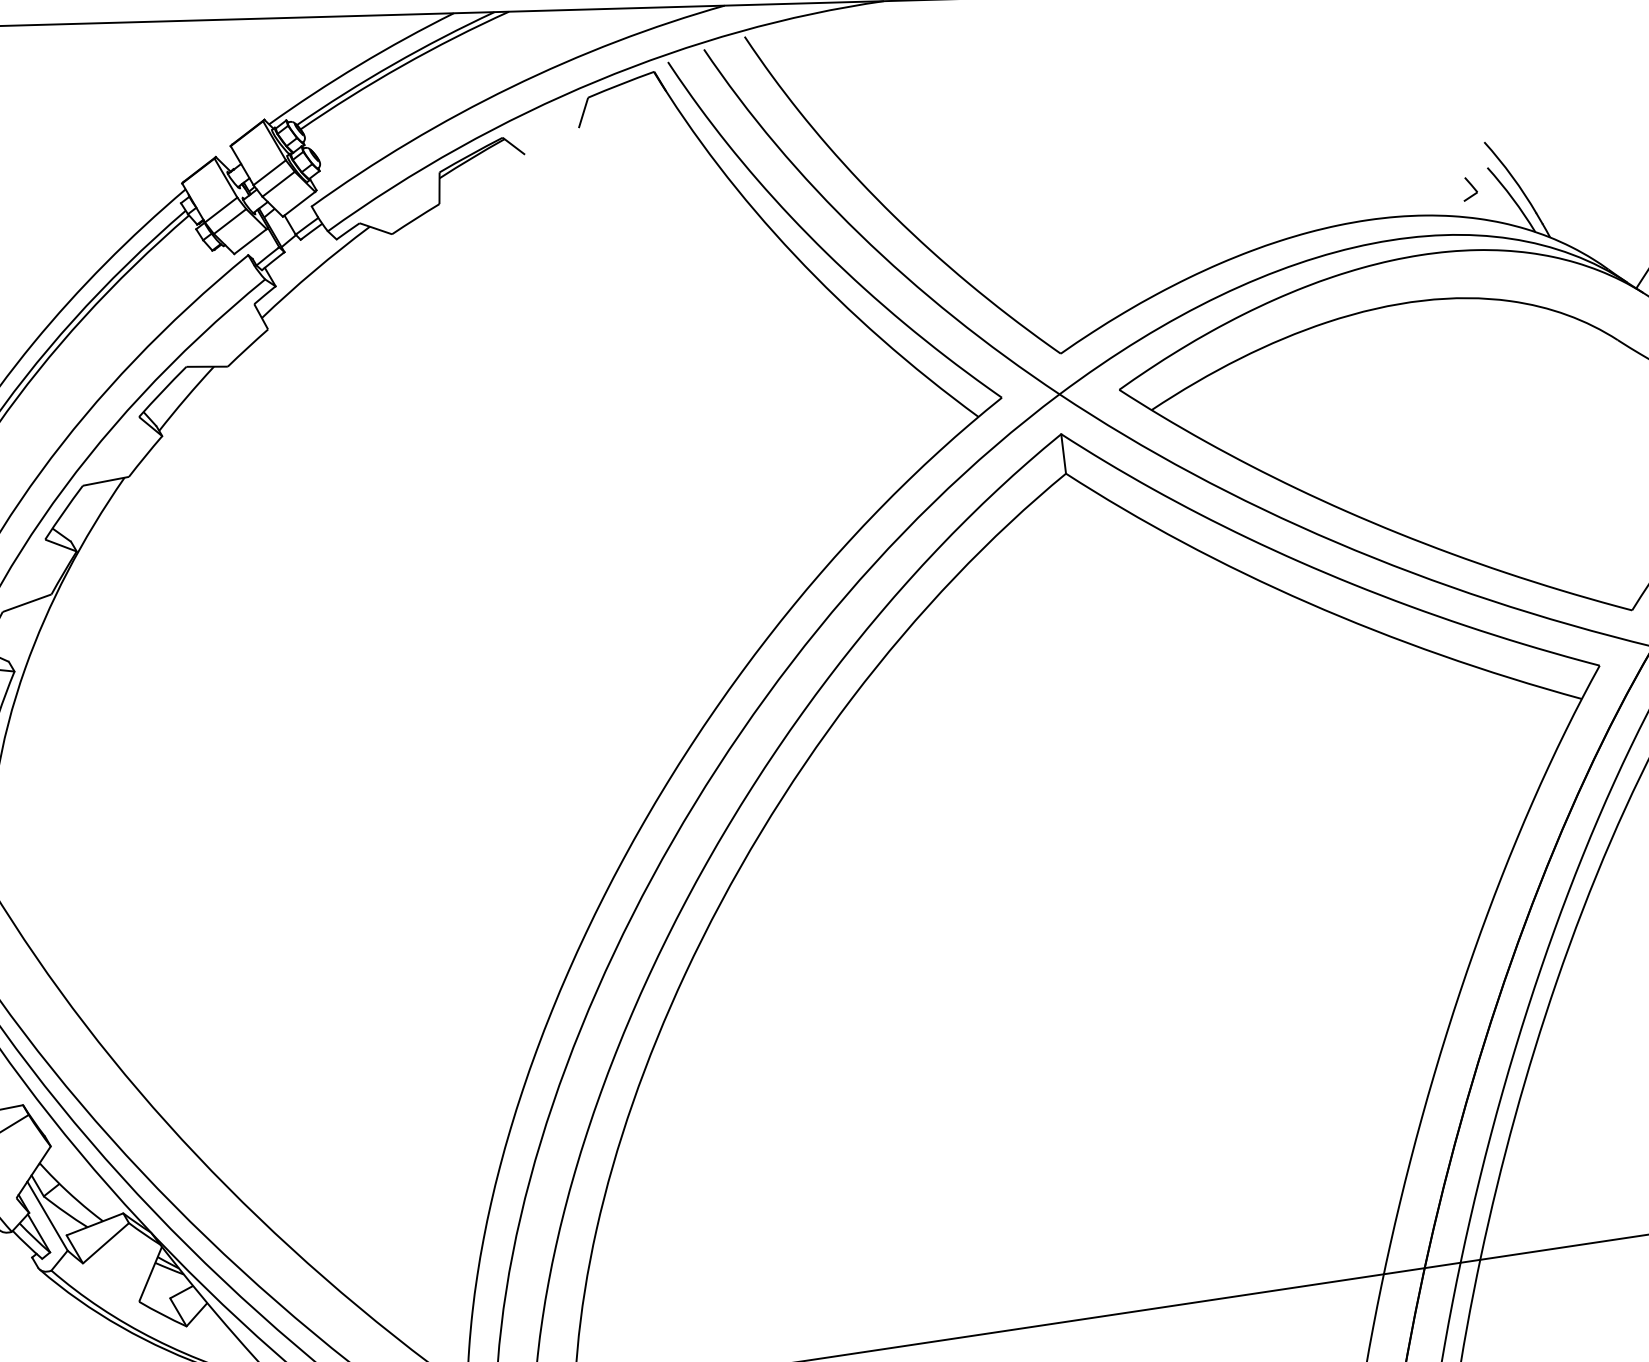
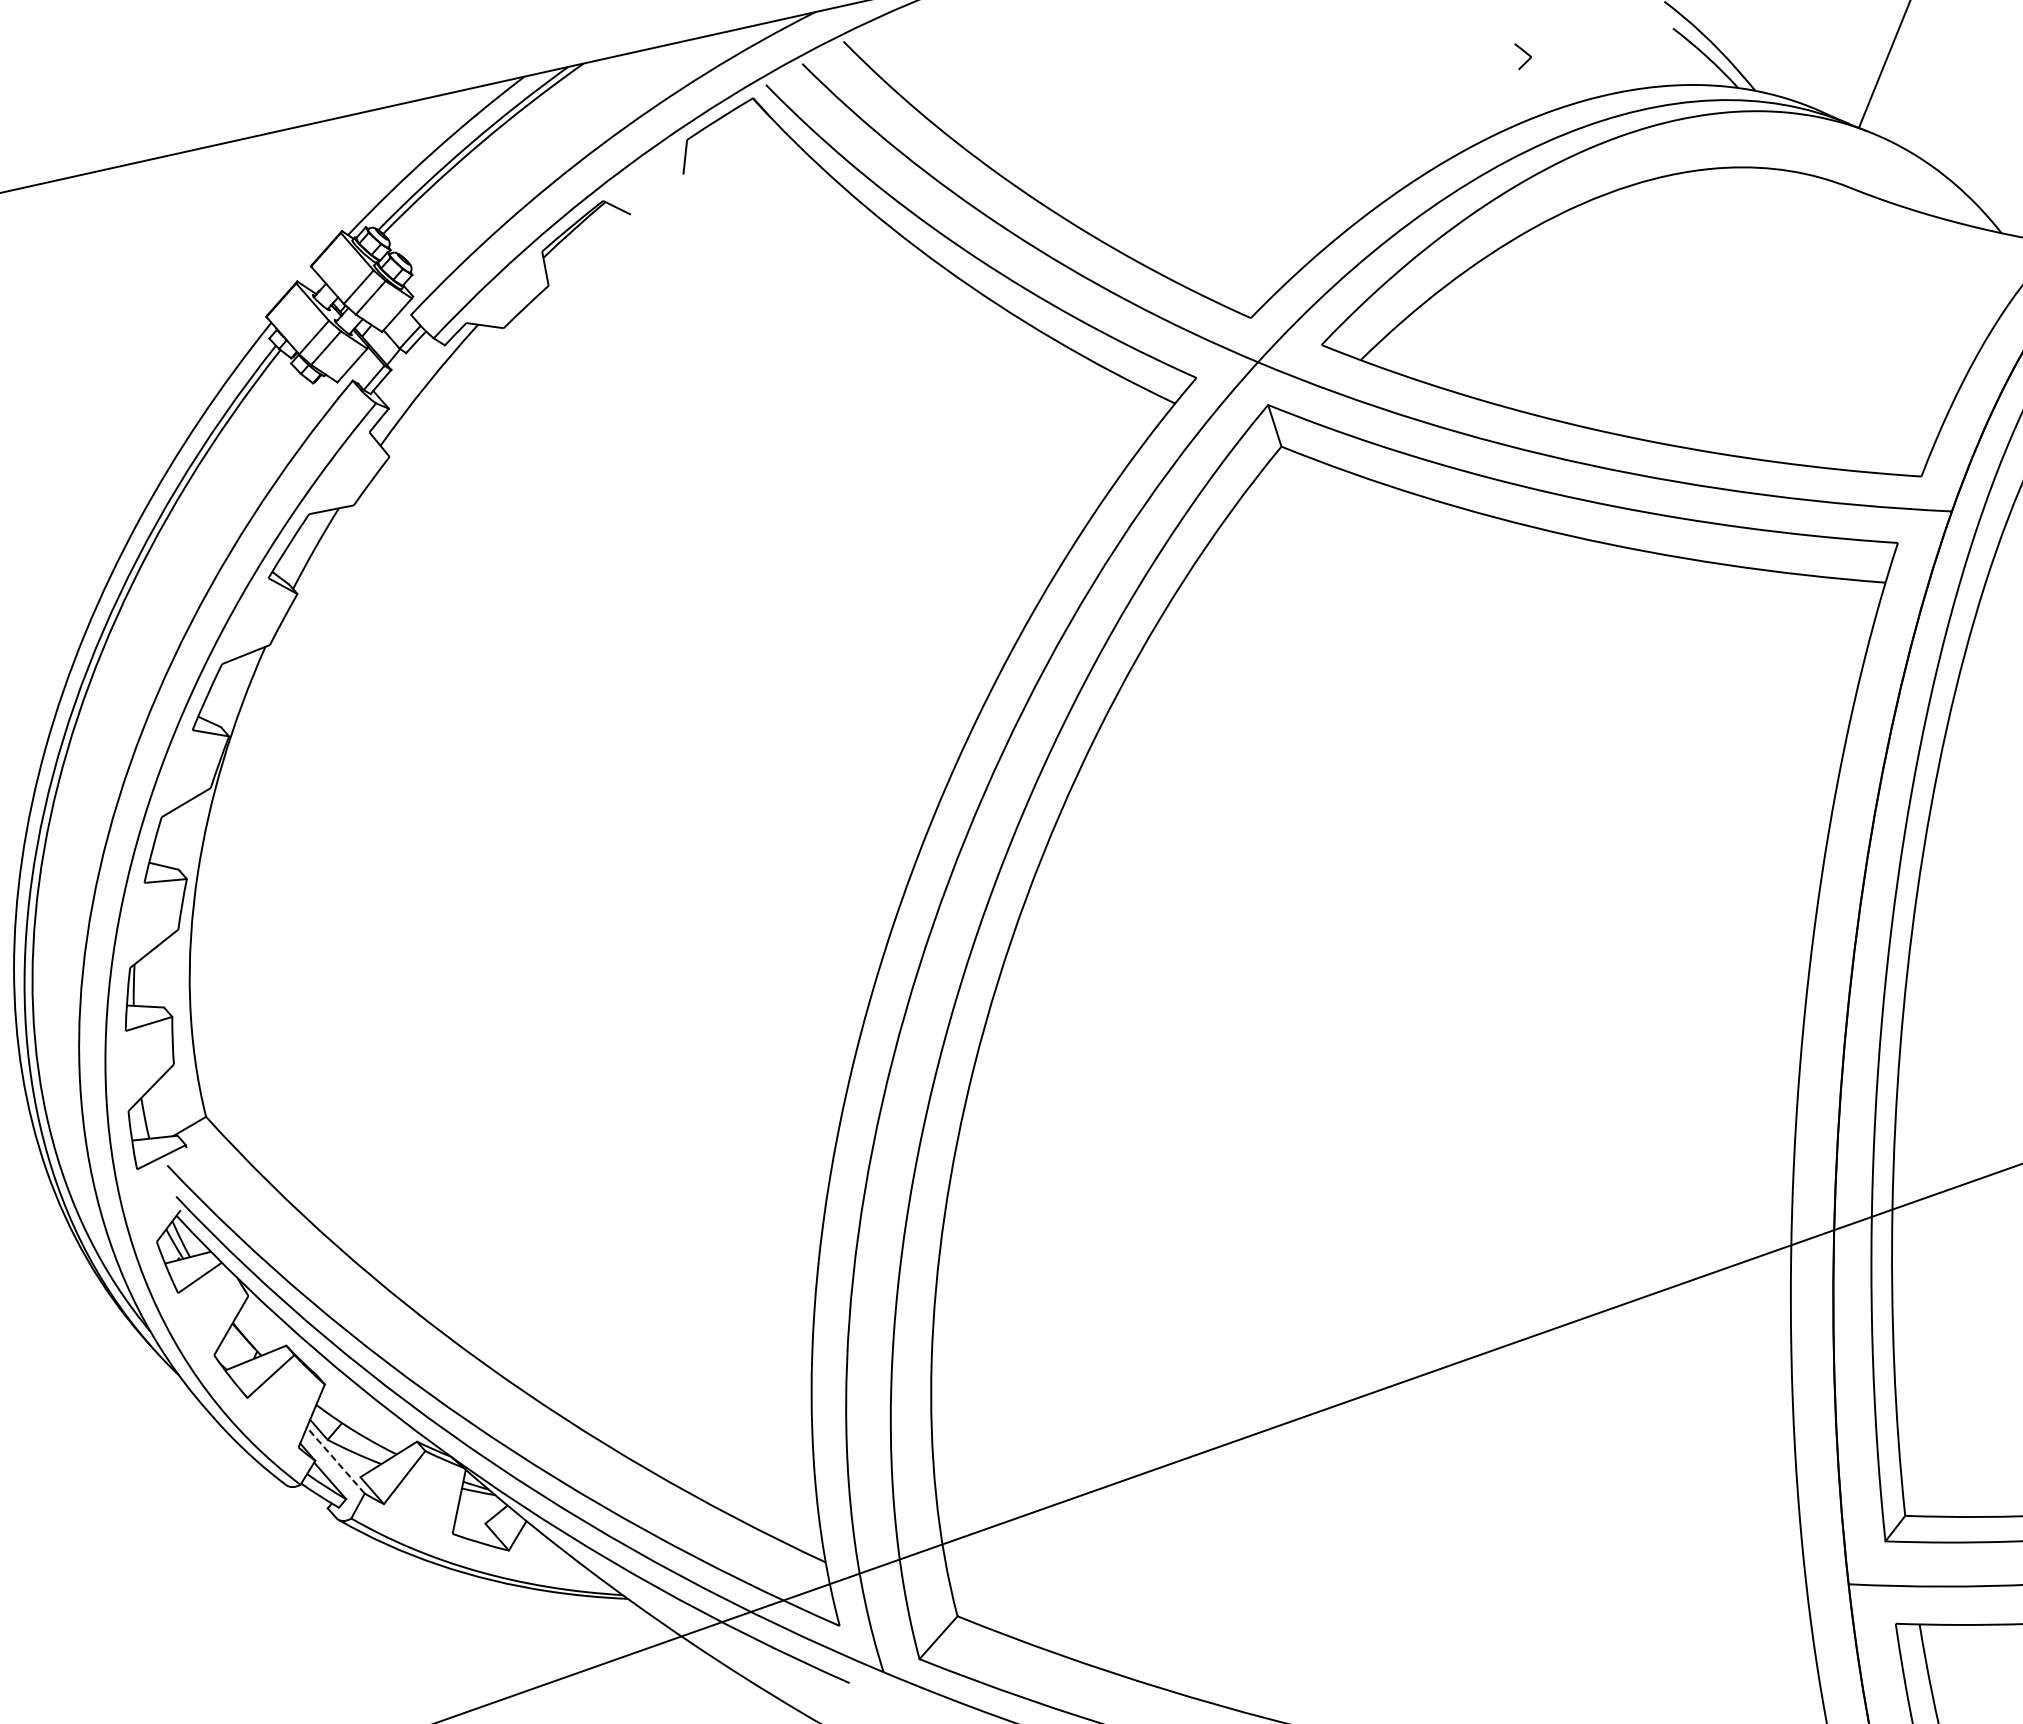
part: (1469, 190) -> (1522, 56), moved
line: (47, 1216) -> (335, 1460), solid -> dashed

